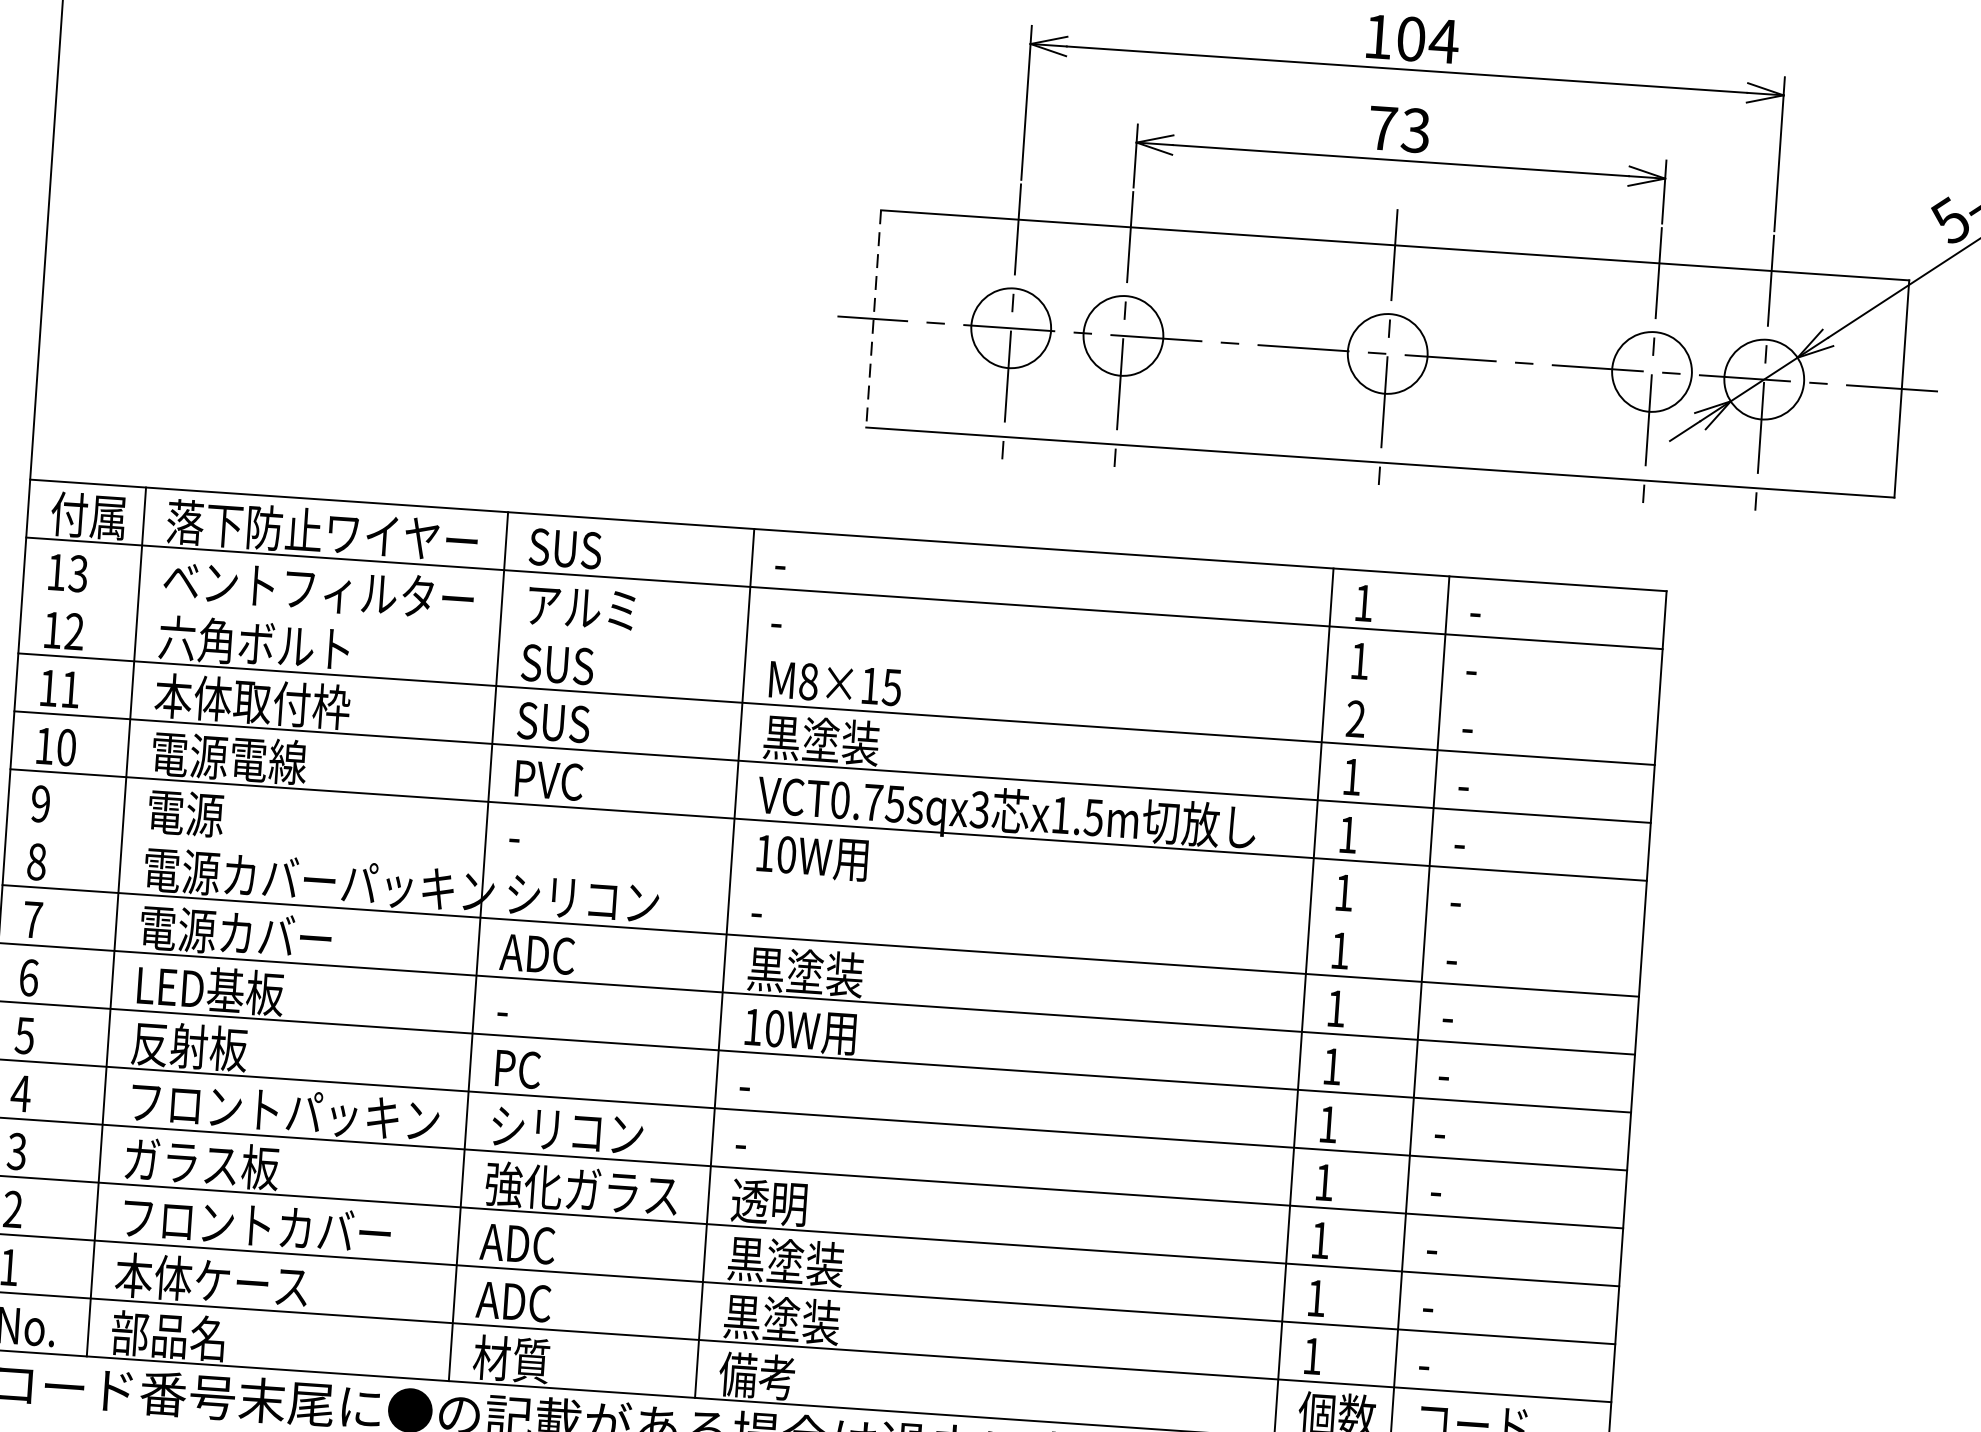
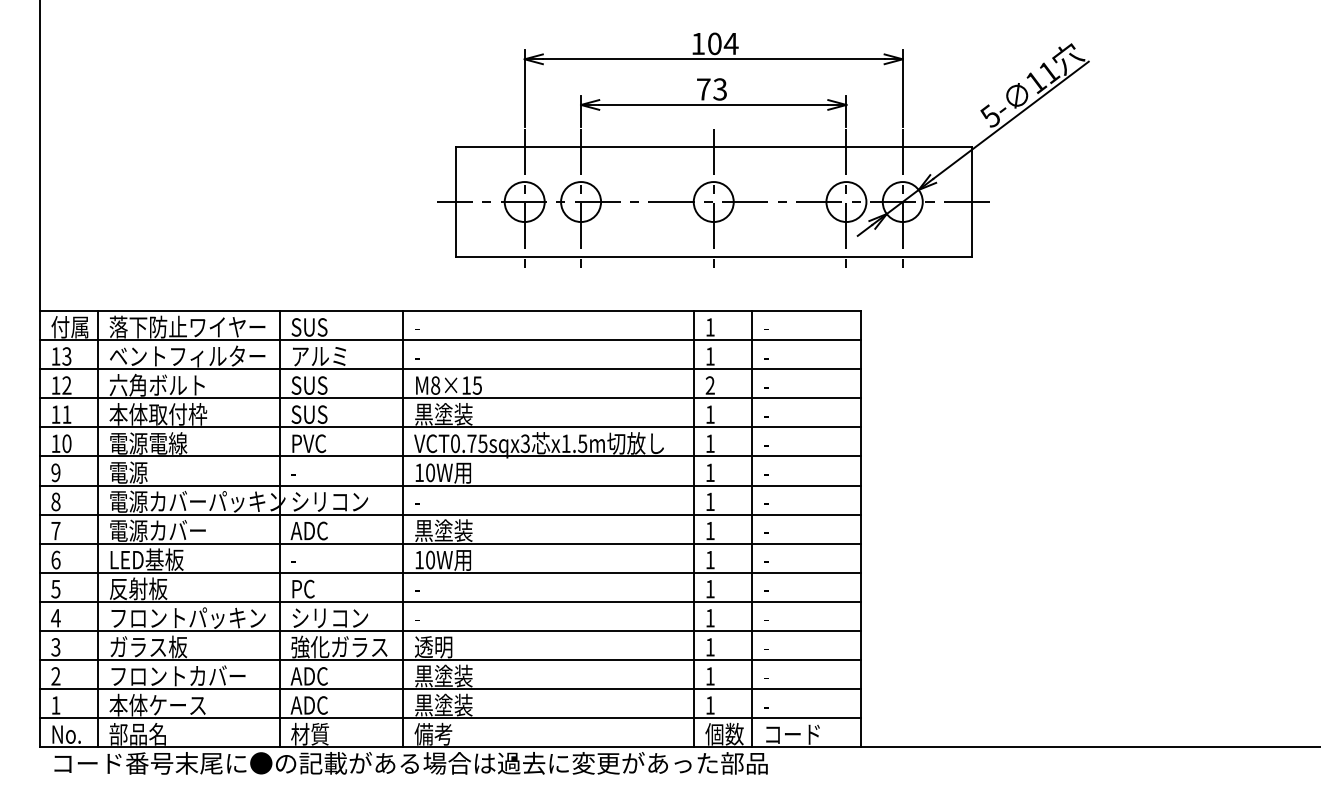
line: (873, 319) -> (455, 202), dashed -> solid
line: (840, 651) -> (450, 369), added
line: (824, 882) -> (450, 485), added

